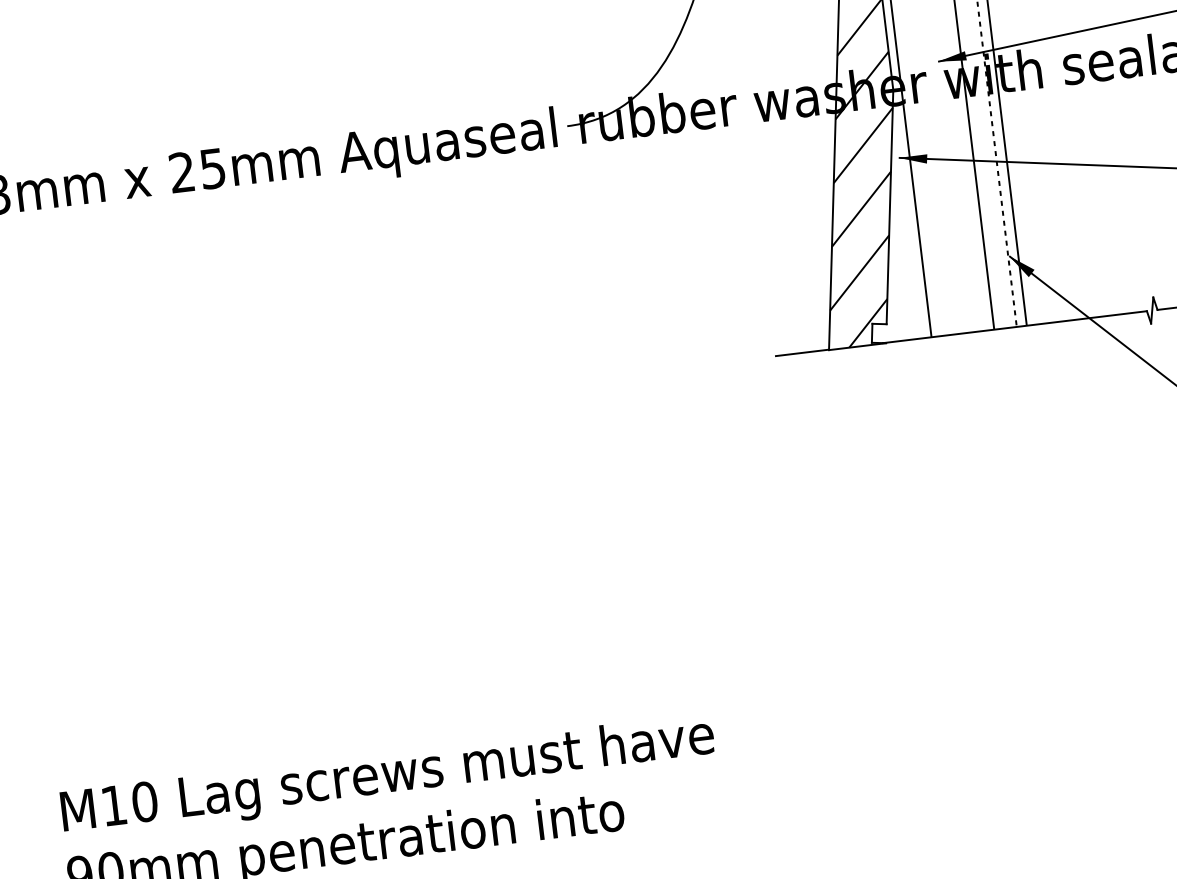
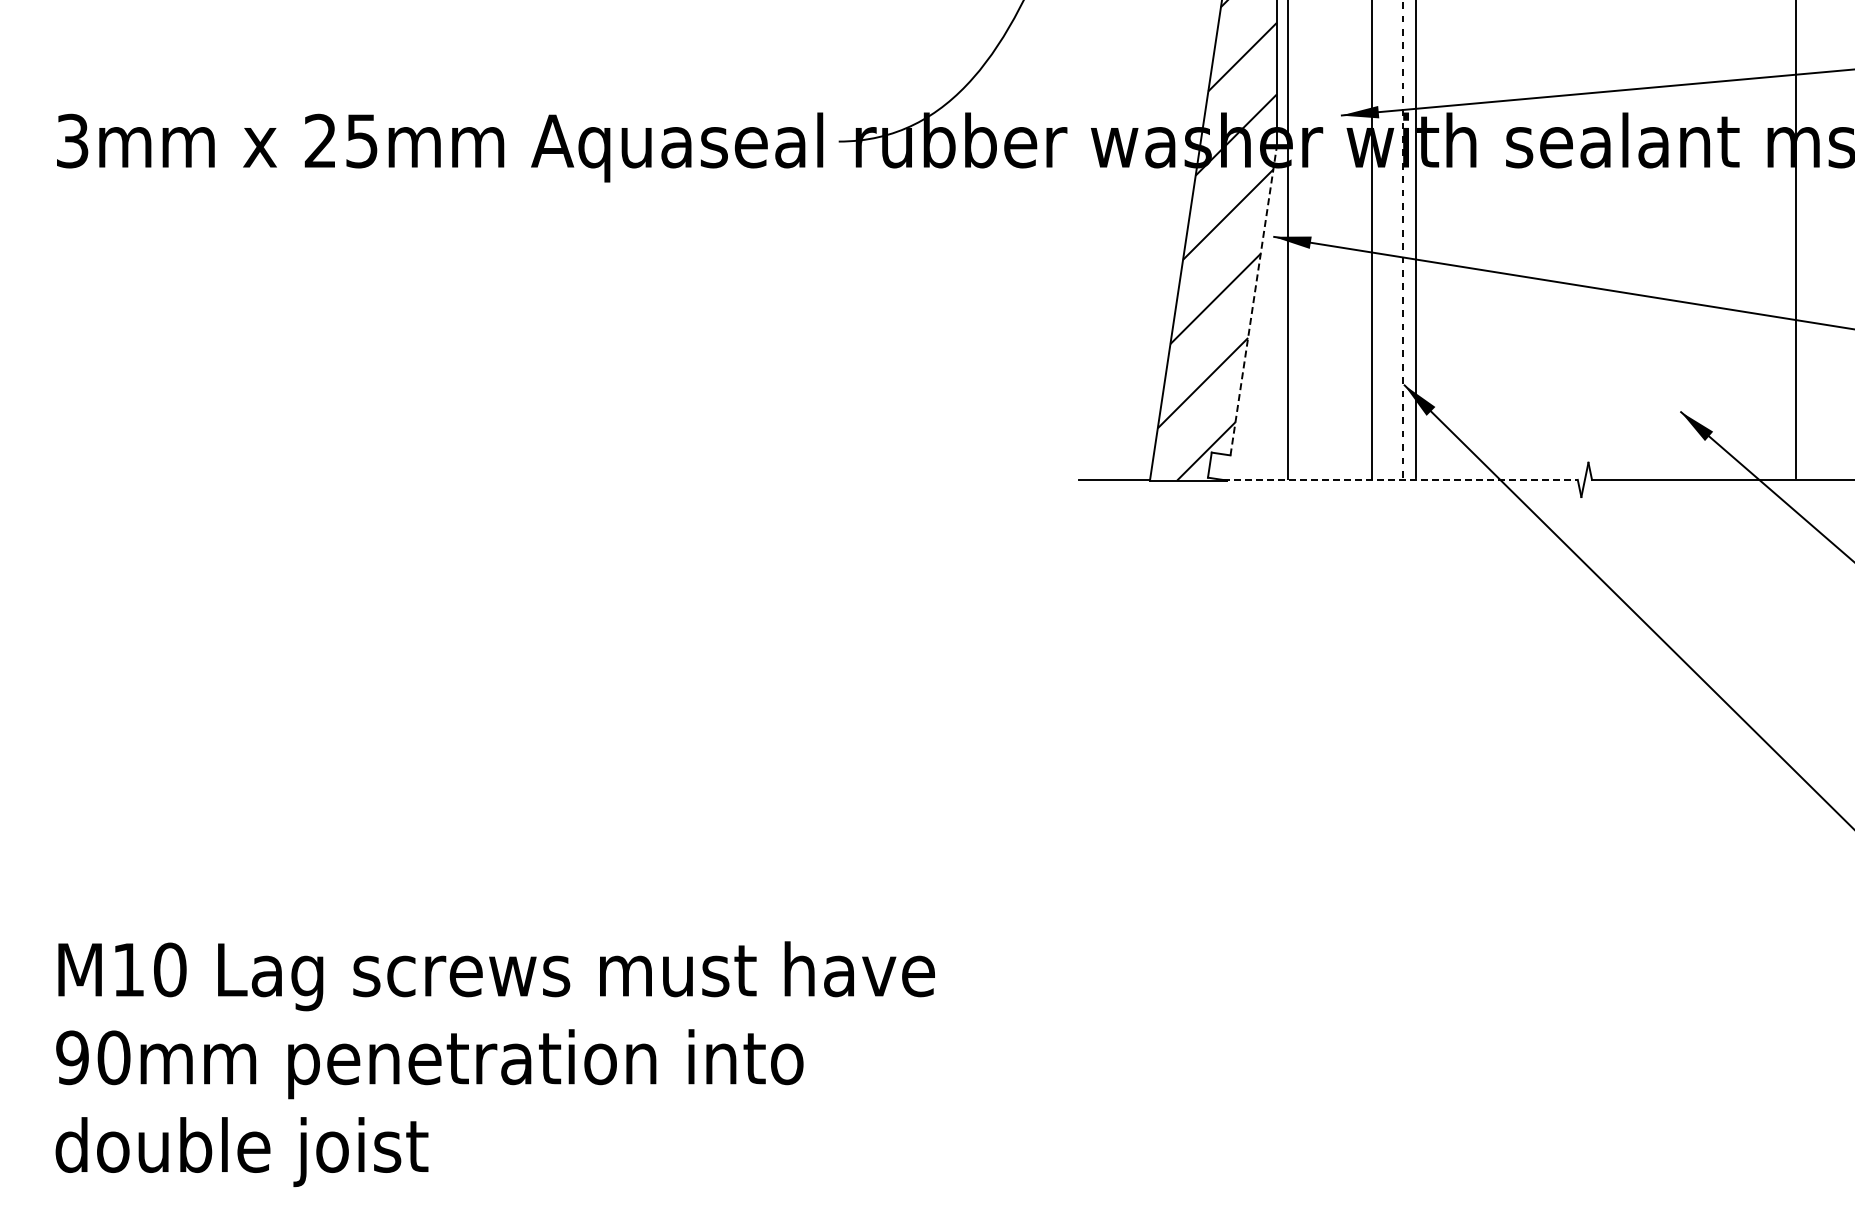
line: (889, 207) -> (1253, 300), solid -> dashed
line: (1015, 326) -> (1400, 479), solid -> dashed

